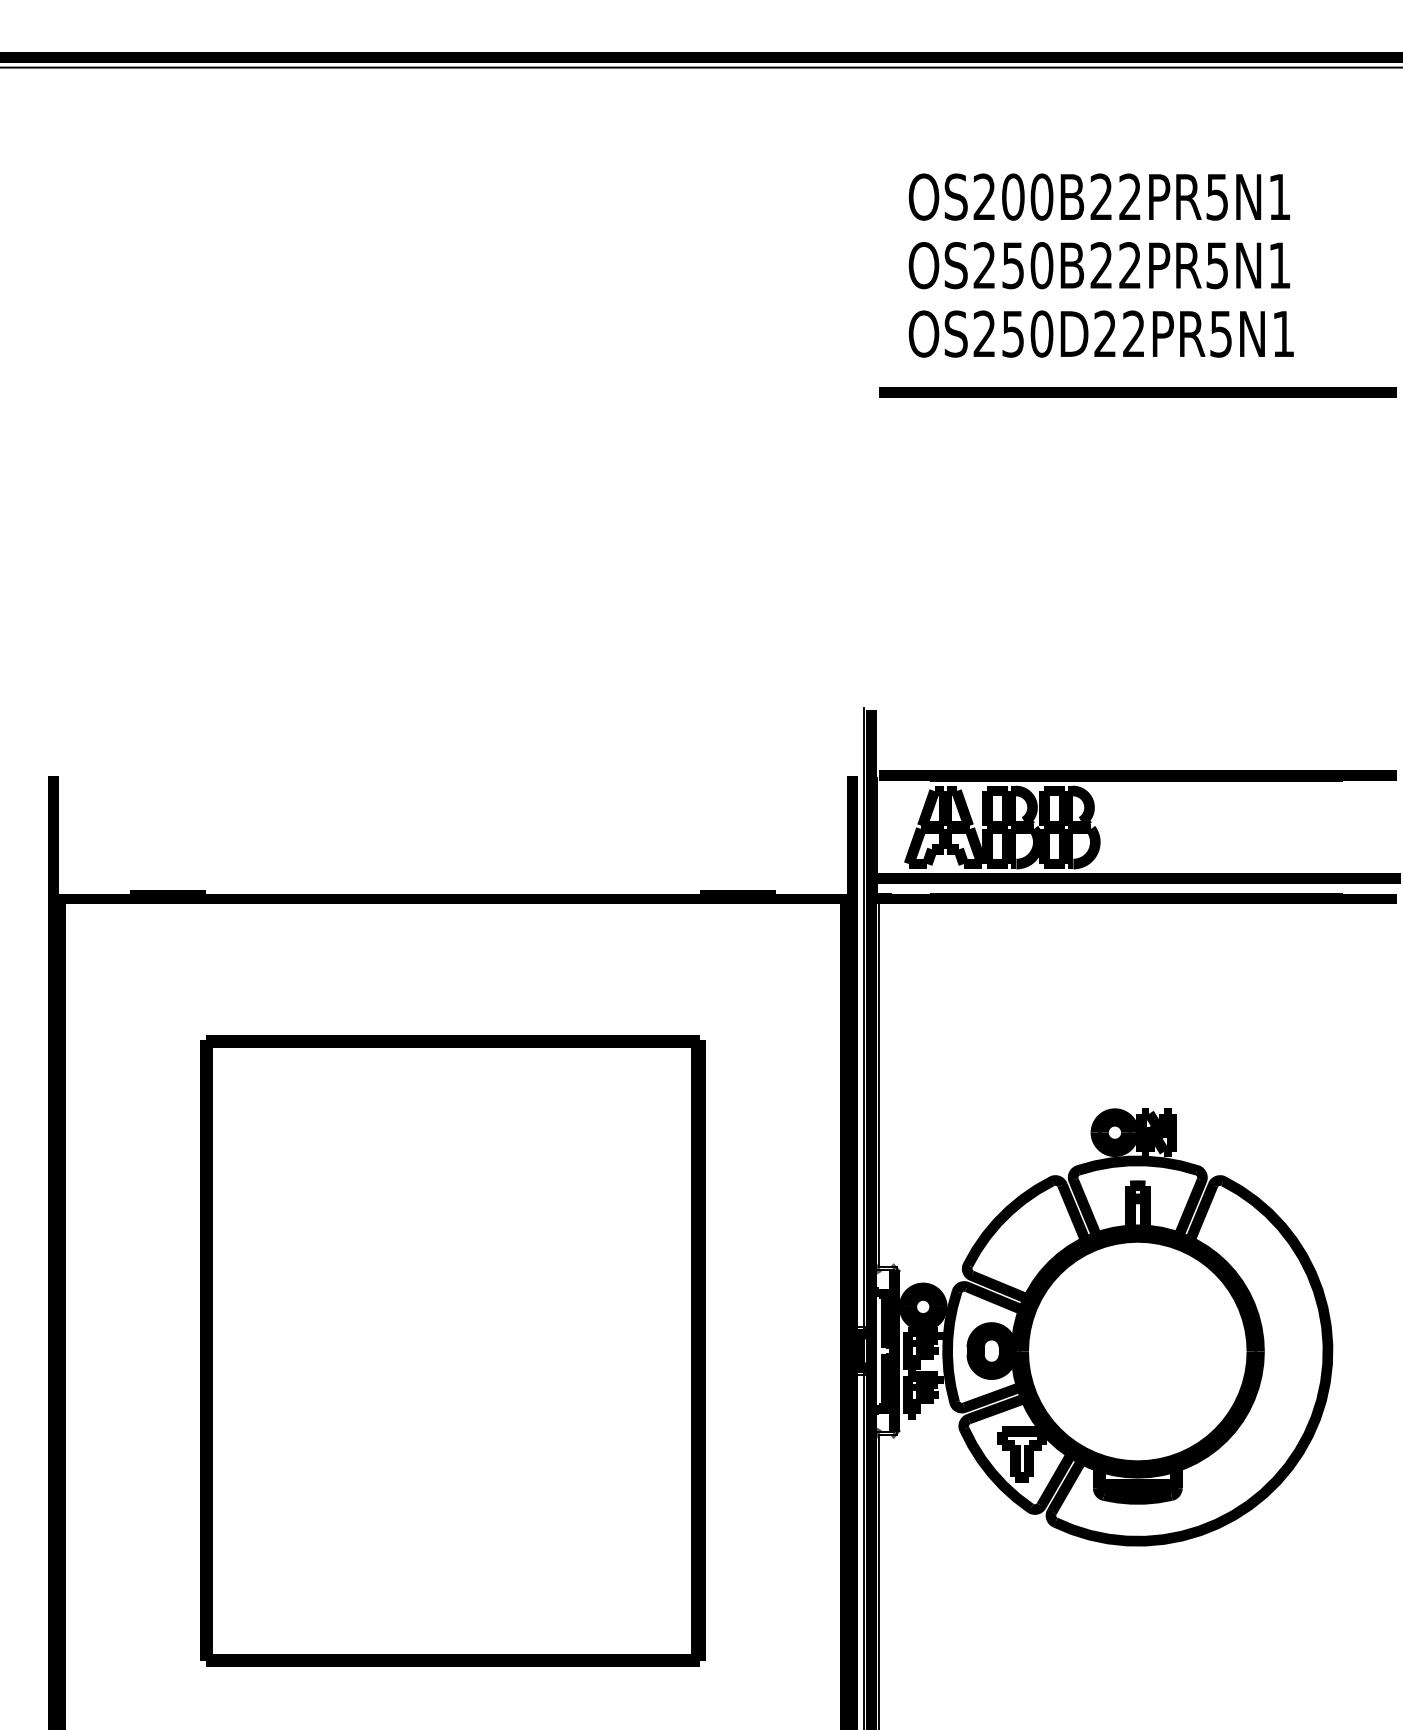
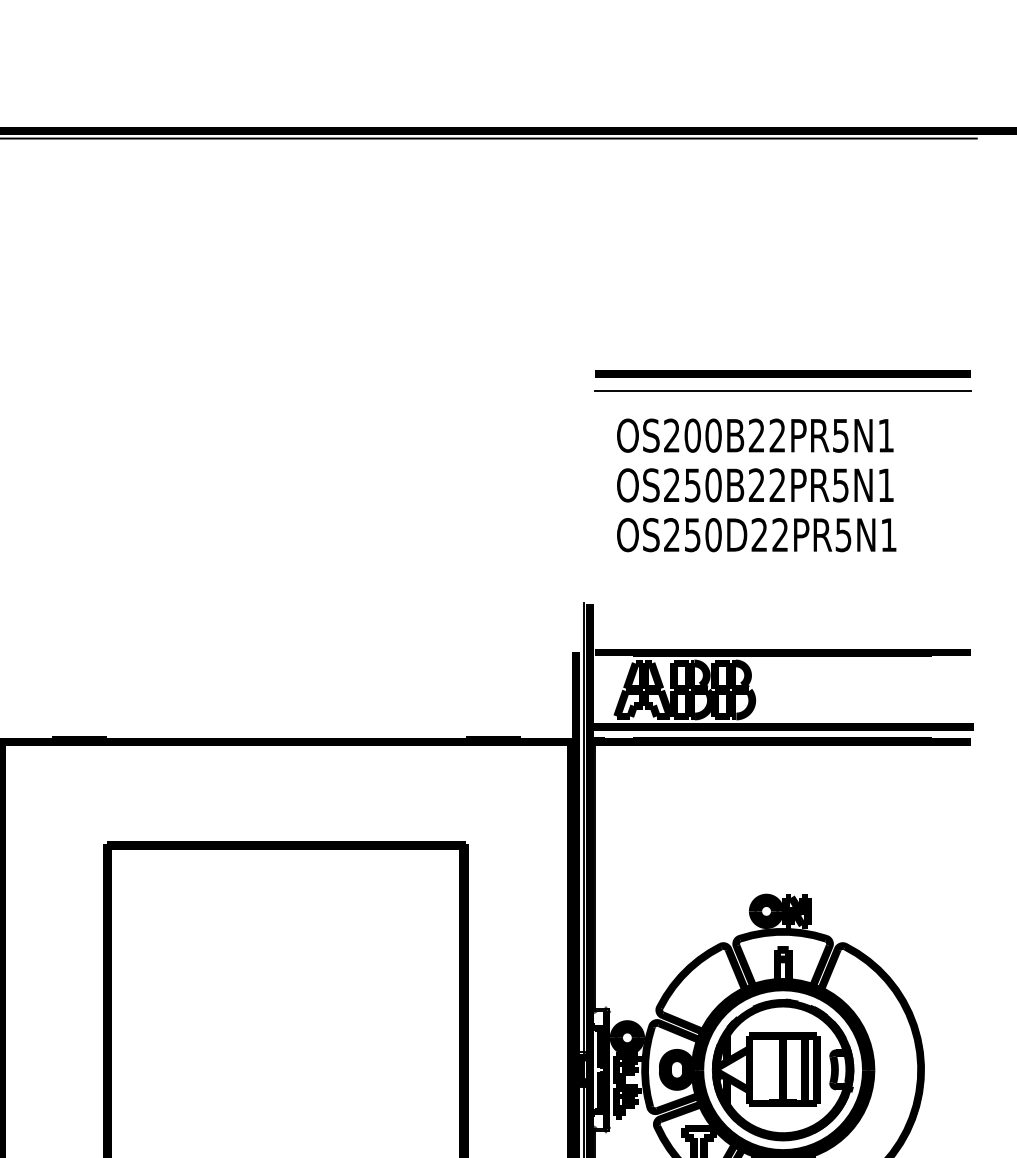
text: (1100, 265) -> (756, 485), moved
line: (1137, 415) -> (782, 390), added
part: (1137, 1351) -> (782, 1070), added

